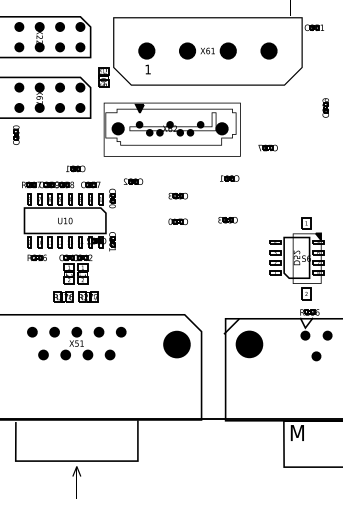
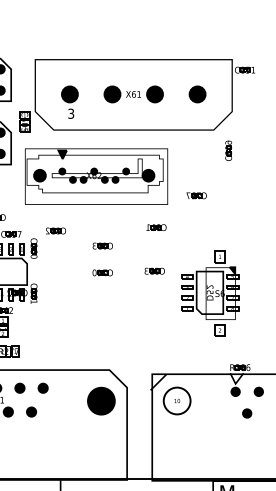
text: (147, 69) -> (70, 113), 1 -> 3
part: (325, 107) -> (228, 150), moved
part: (296, 258) -> (209, 293), moved
fill: (249, 344) -> (177, 401), removed

